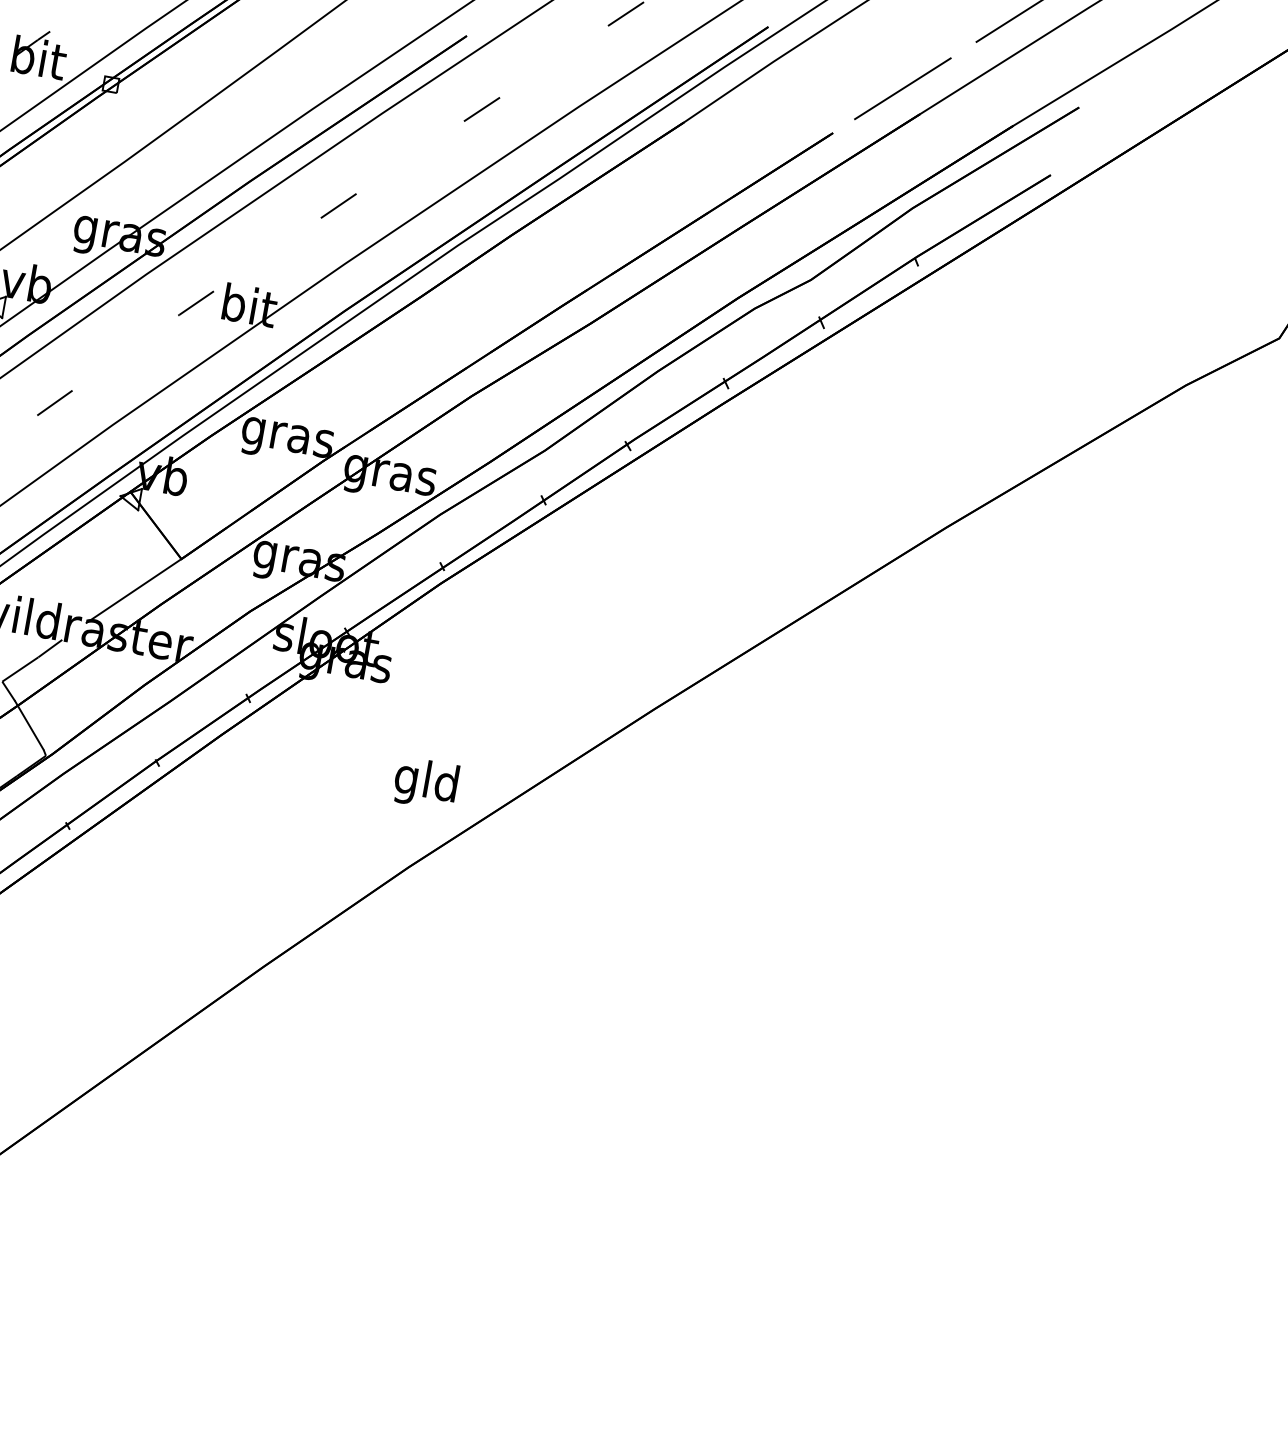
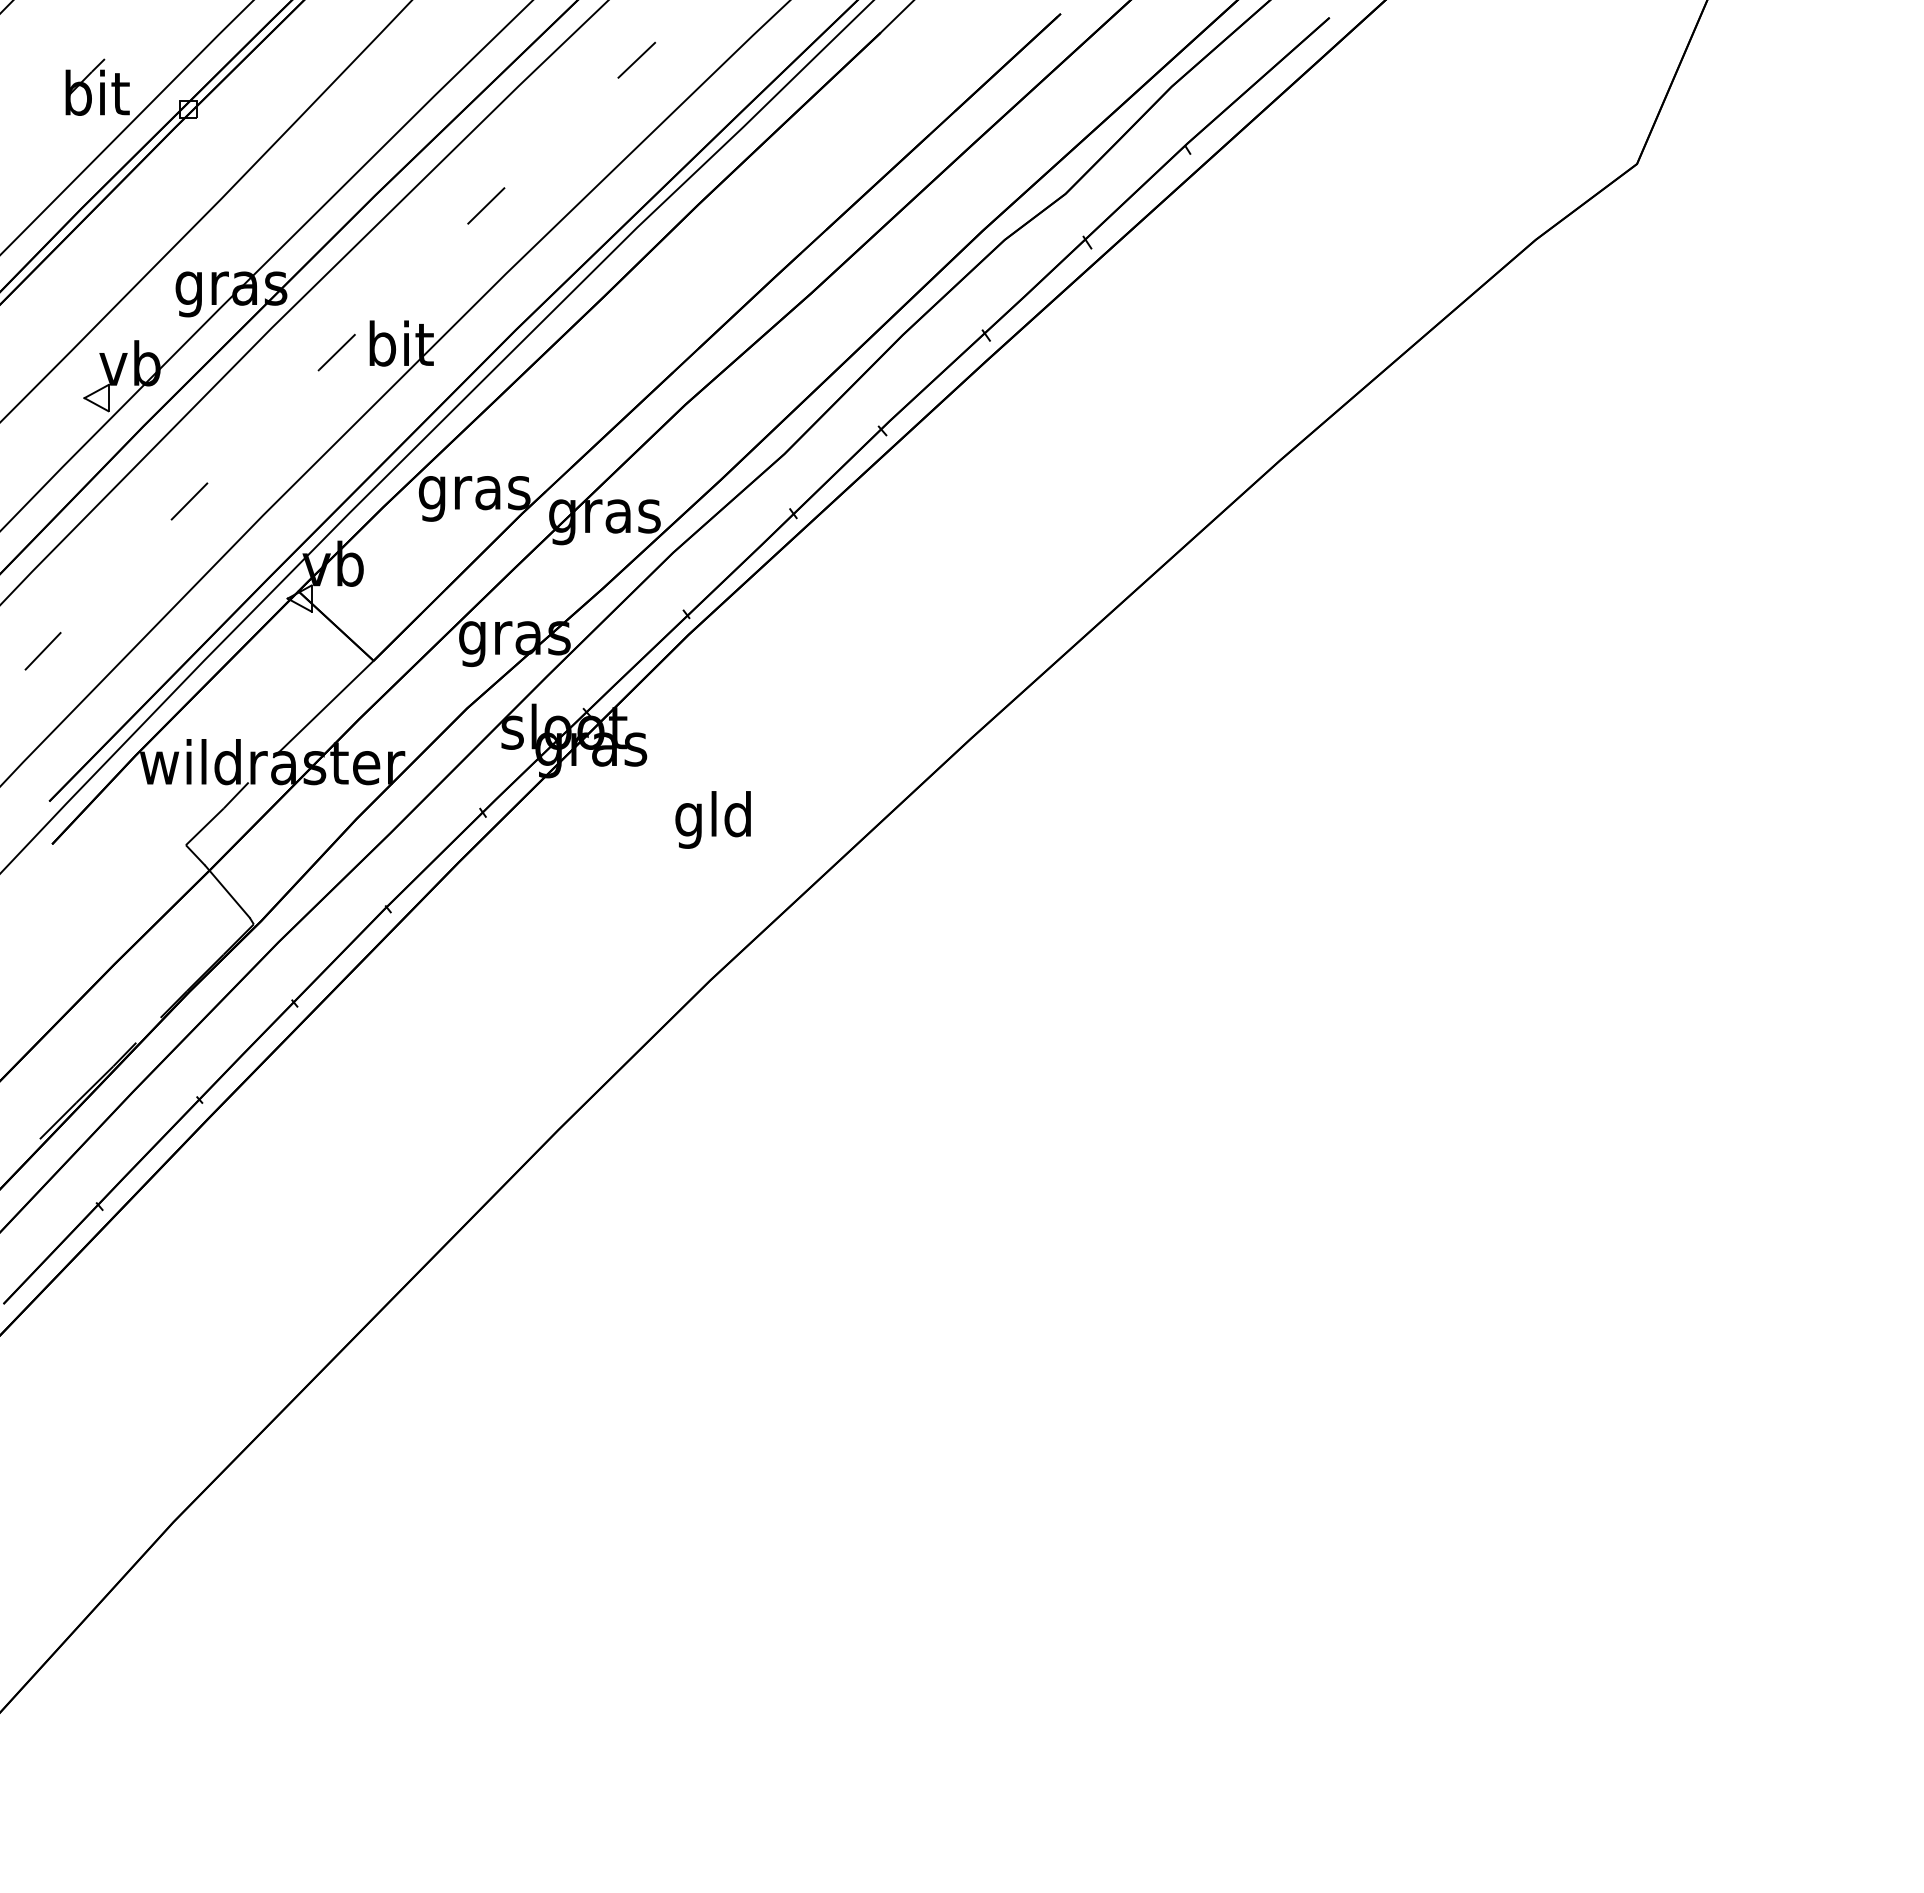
text: (425, 783) -> (712, 819), moved

